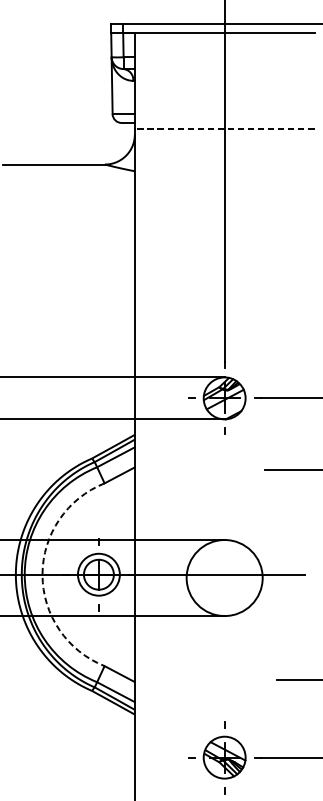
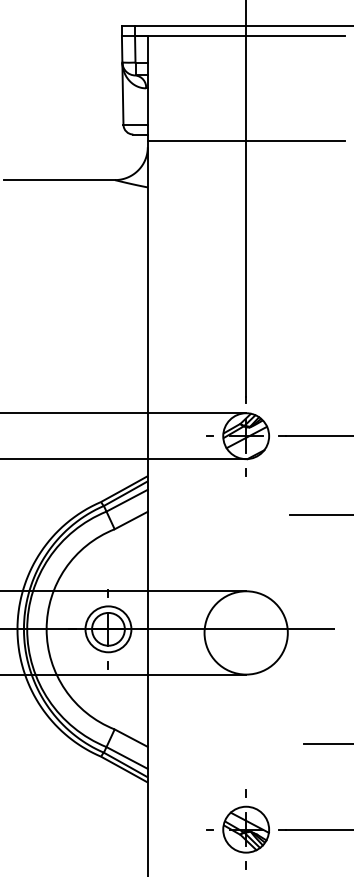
line: (224, 129) -> (245, 141), dashed -> solid
arc: (42, 574) -> (46, 629), dashed -> solid

